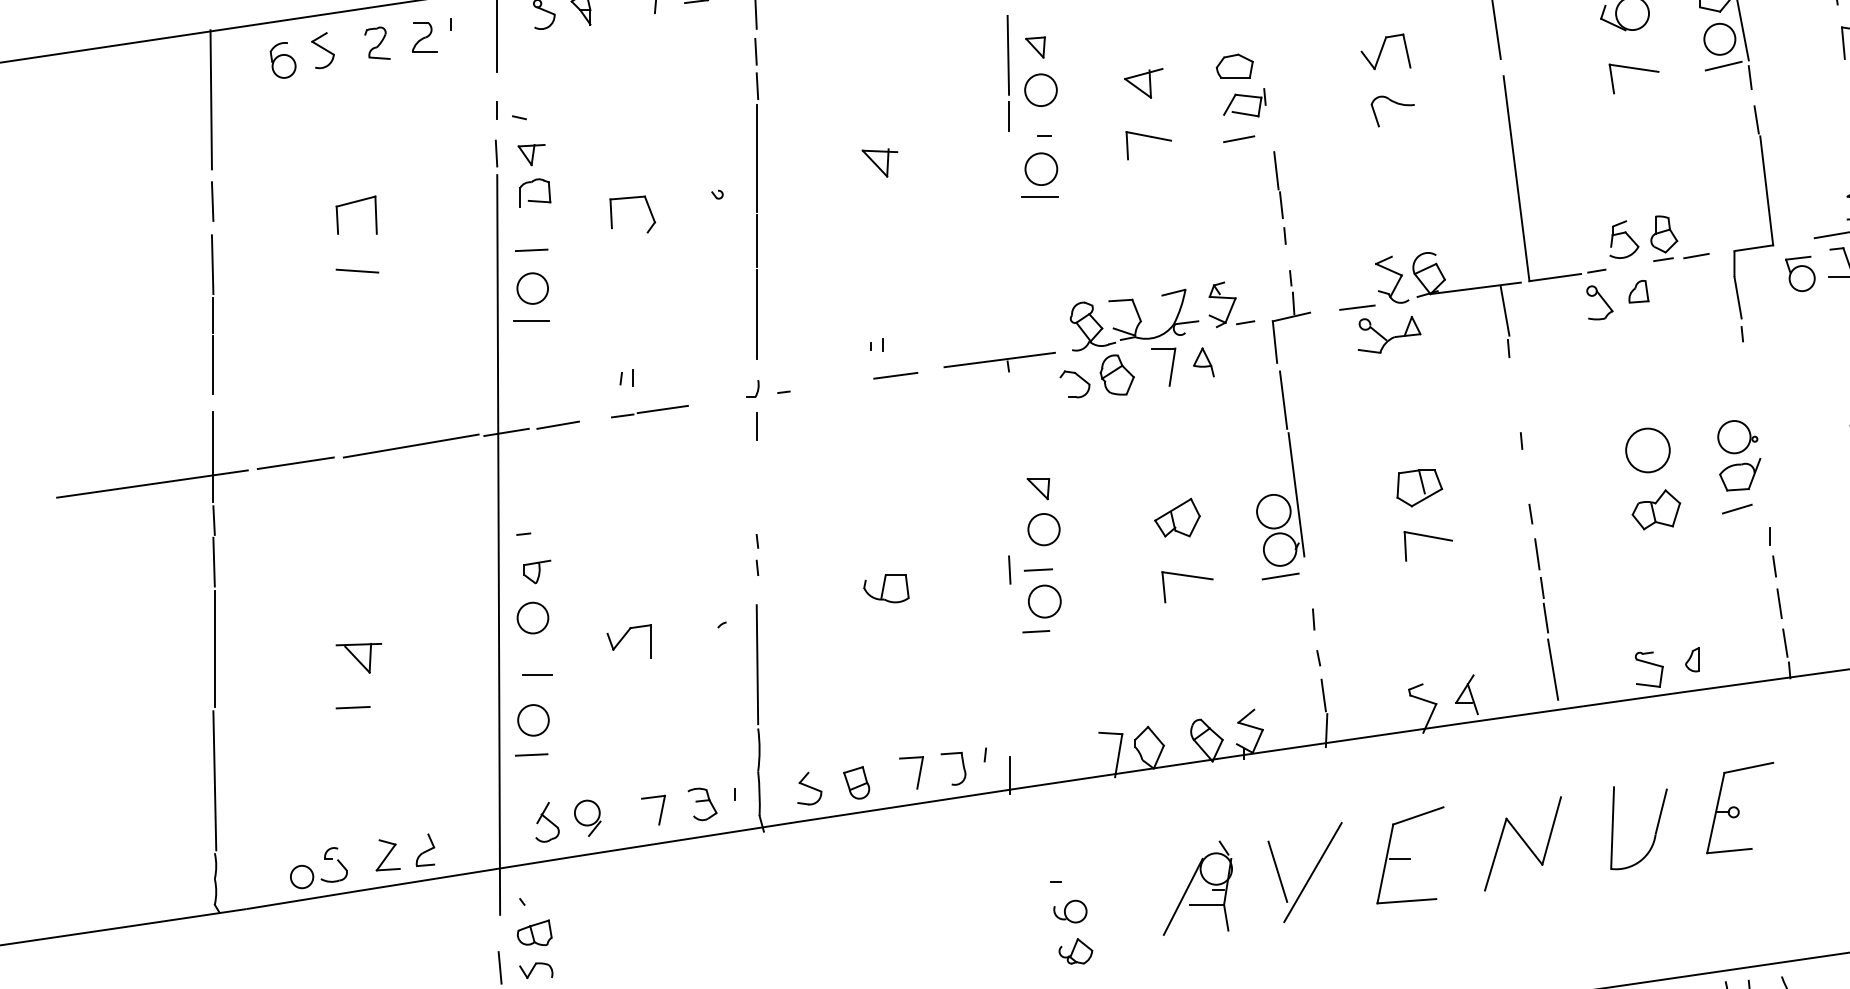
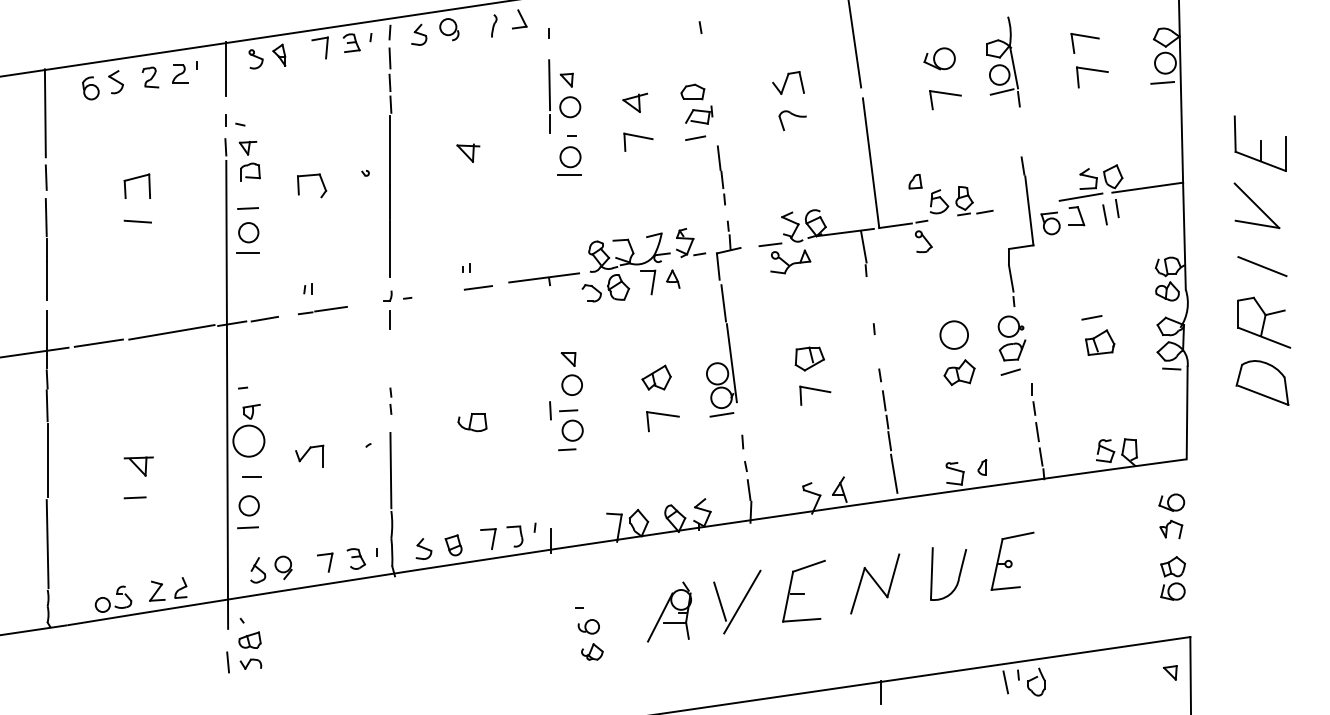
part: (1768, 223) -> (1030, 231), moved
part: (1638, 291) -> (915, 181), moved
circle: (532, 617) -> (248, 440), size x1.6

